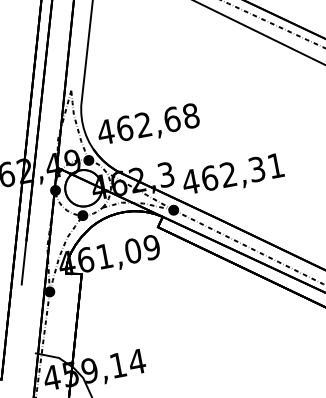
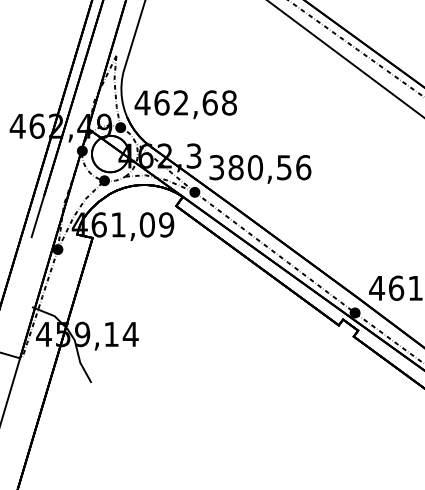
text: (232, 173) -> (259, 167), 462,31 -> 380,56

